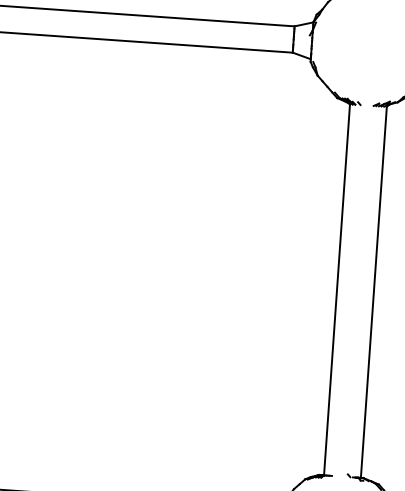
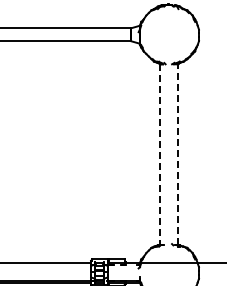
line: (337, 289) -> (160, 154), solid -> dashed
line: (374, 291) -> (178, 154), solid -> dashed

